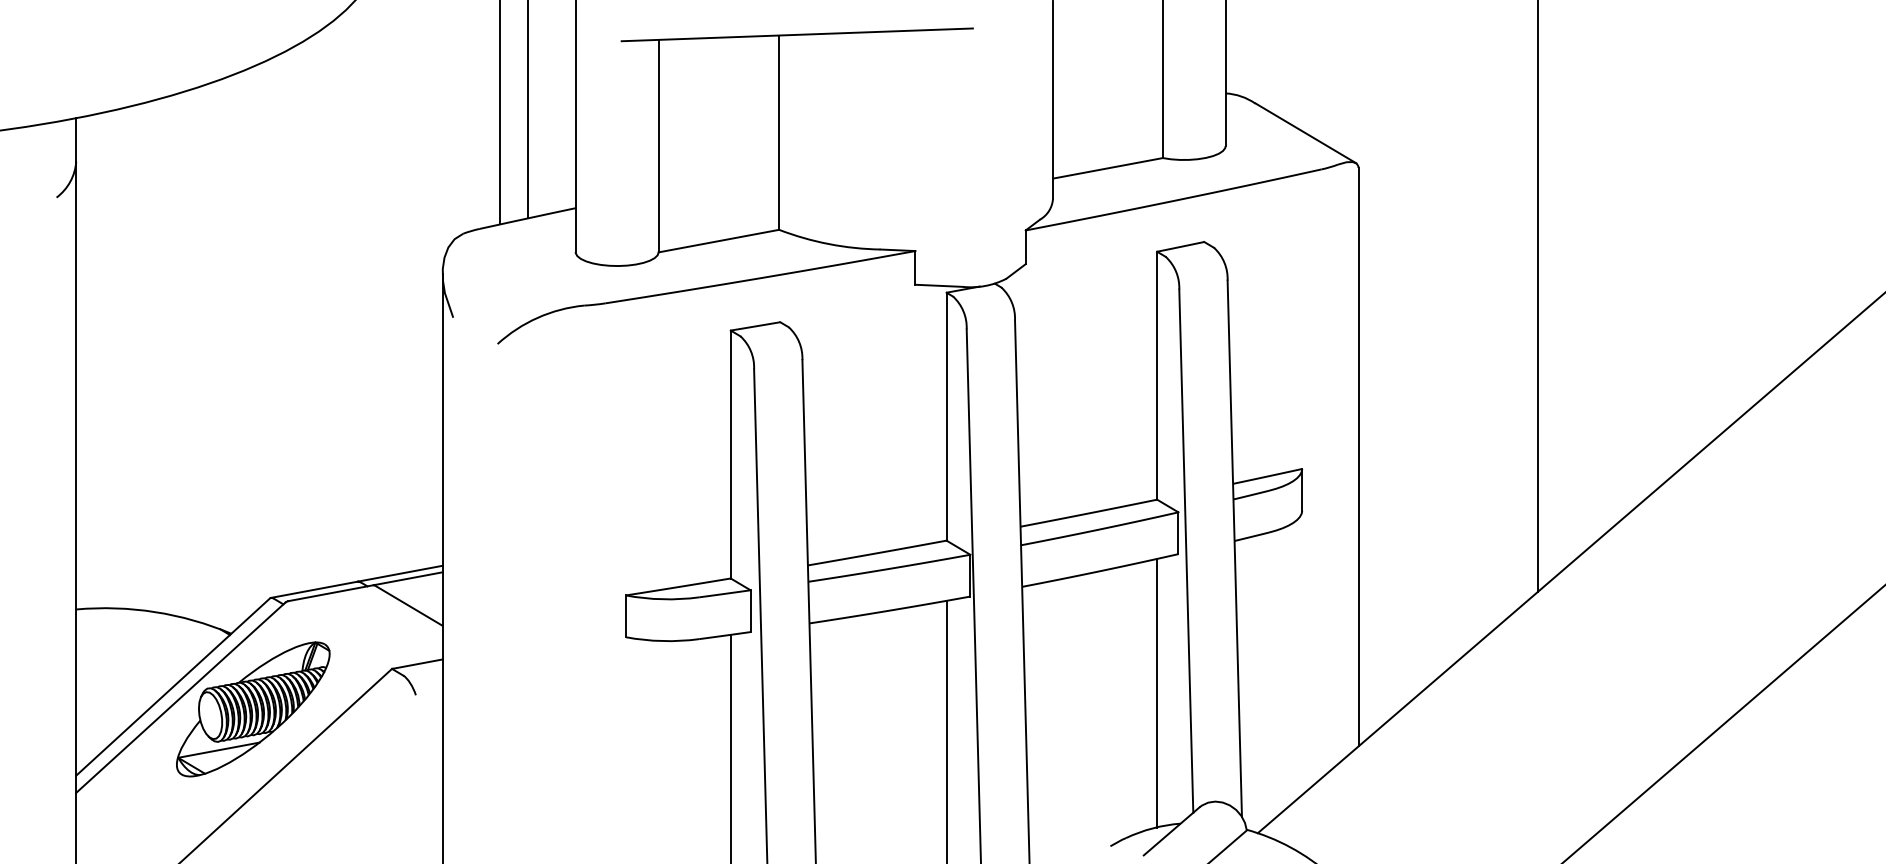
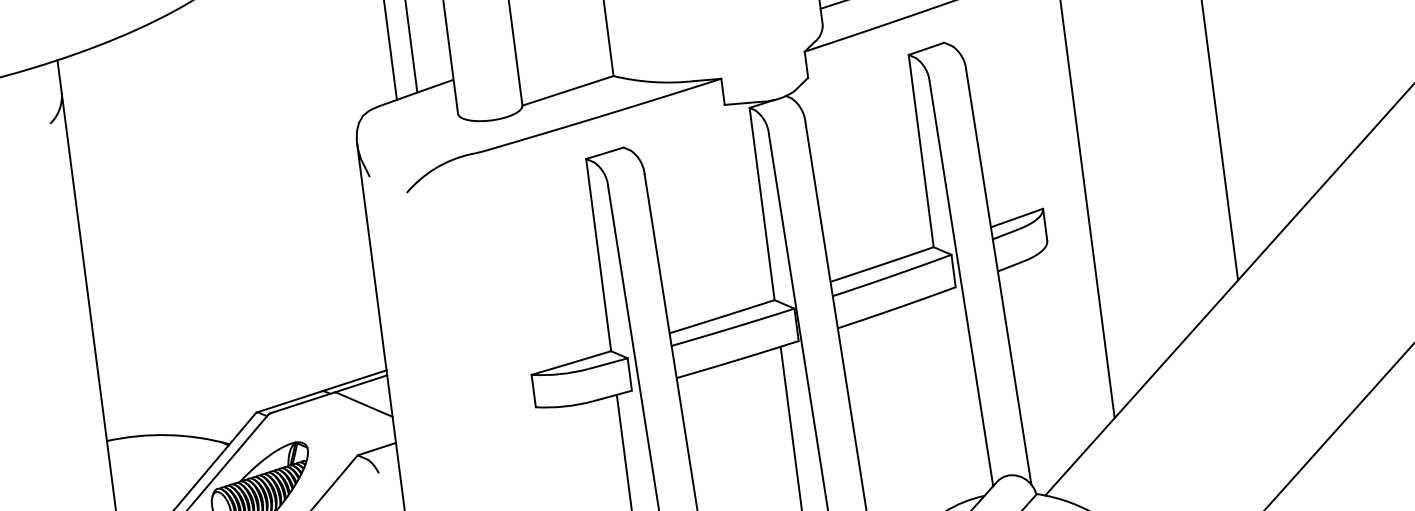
line: (1157, 692) -> (953, 396), removed

